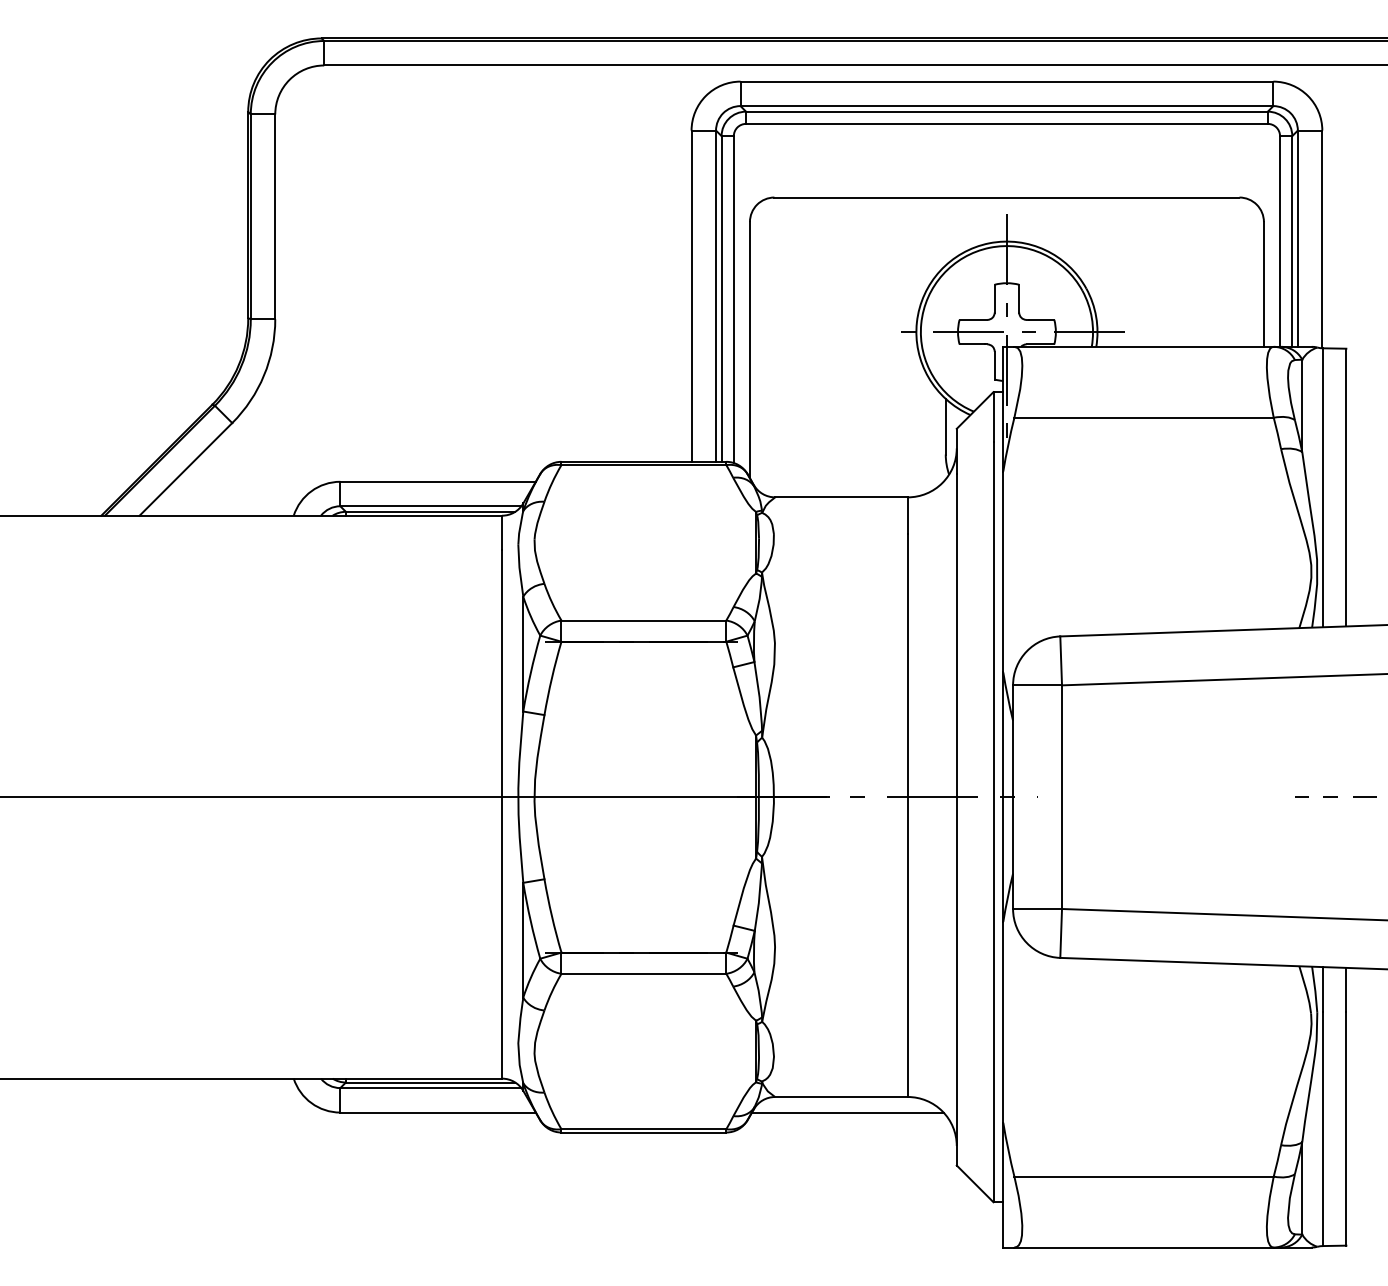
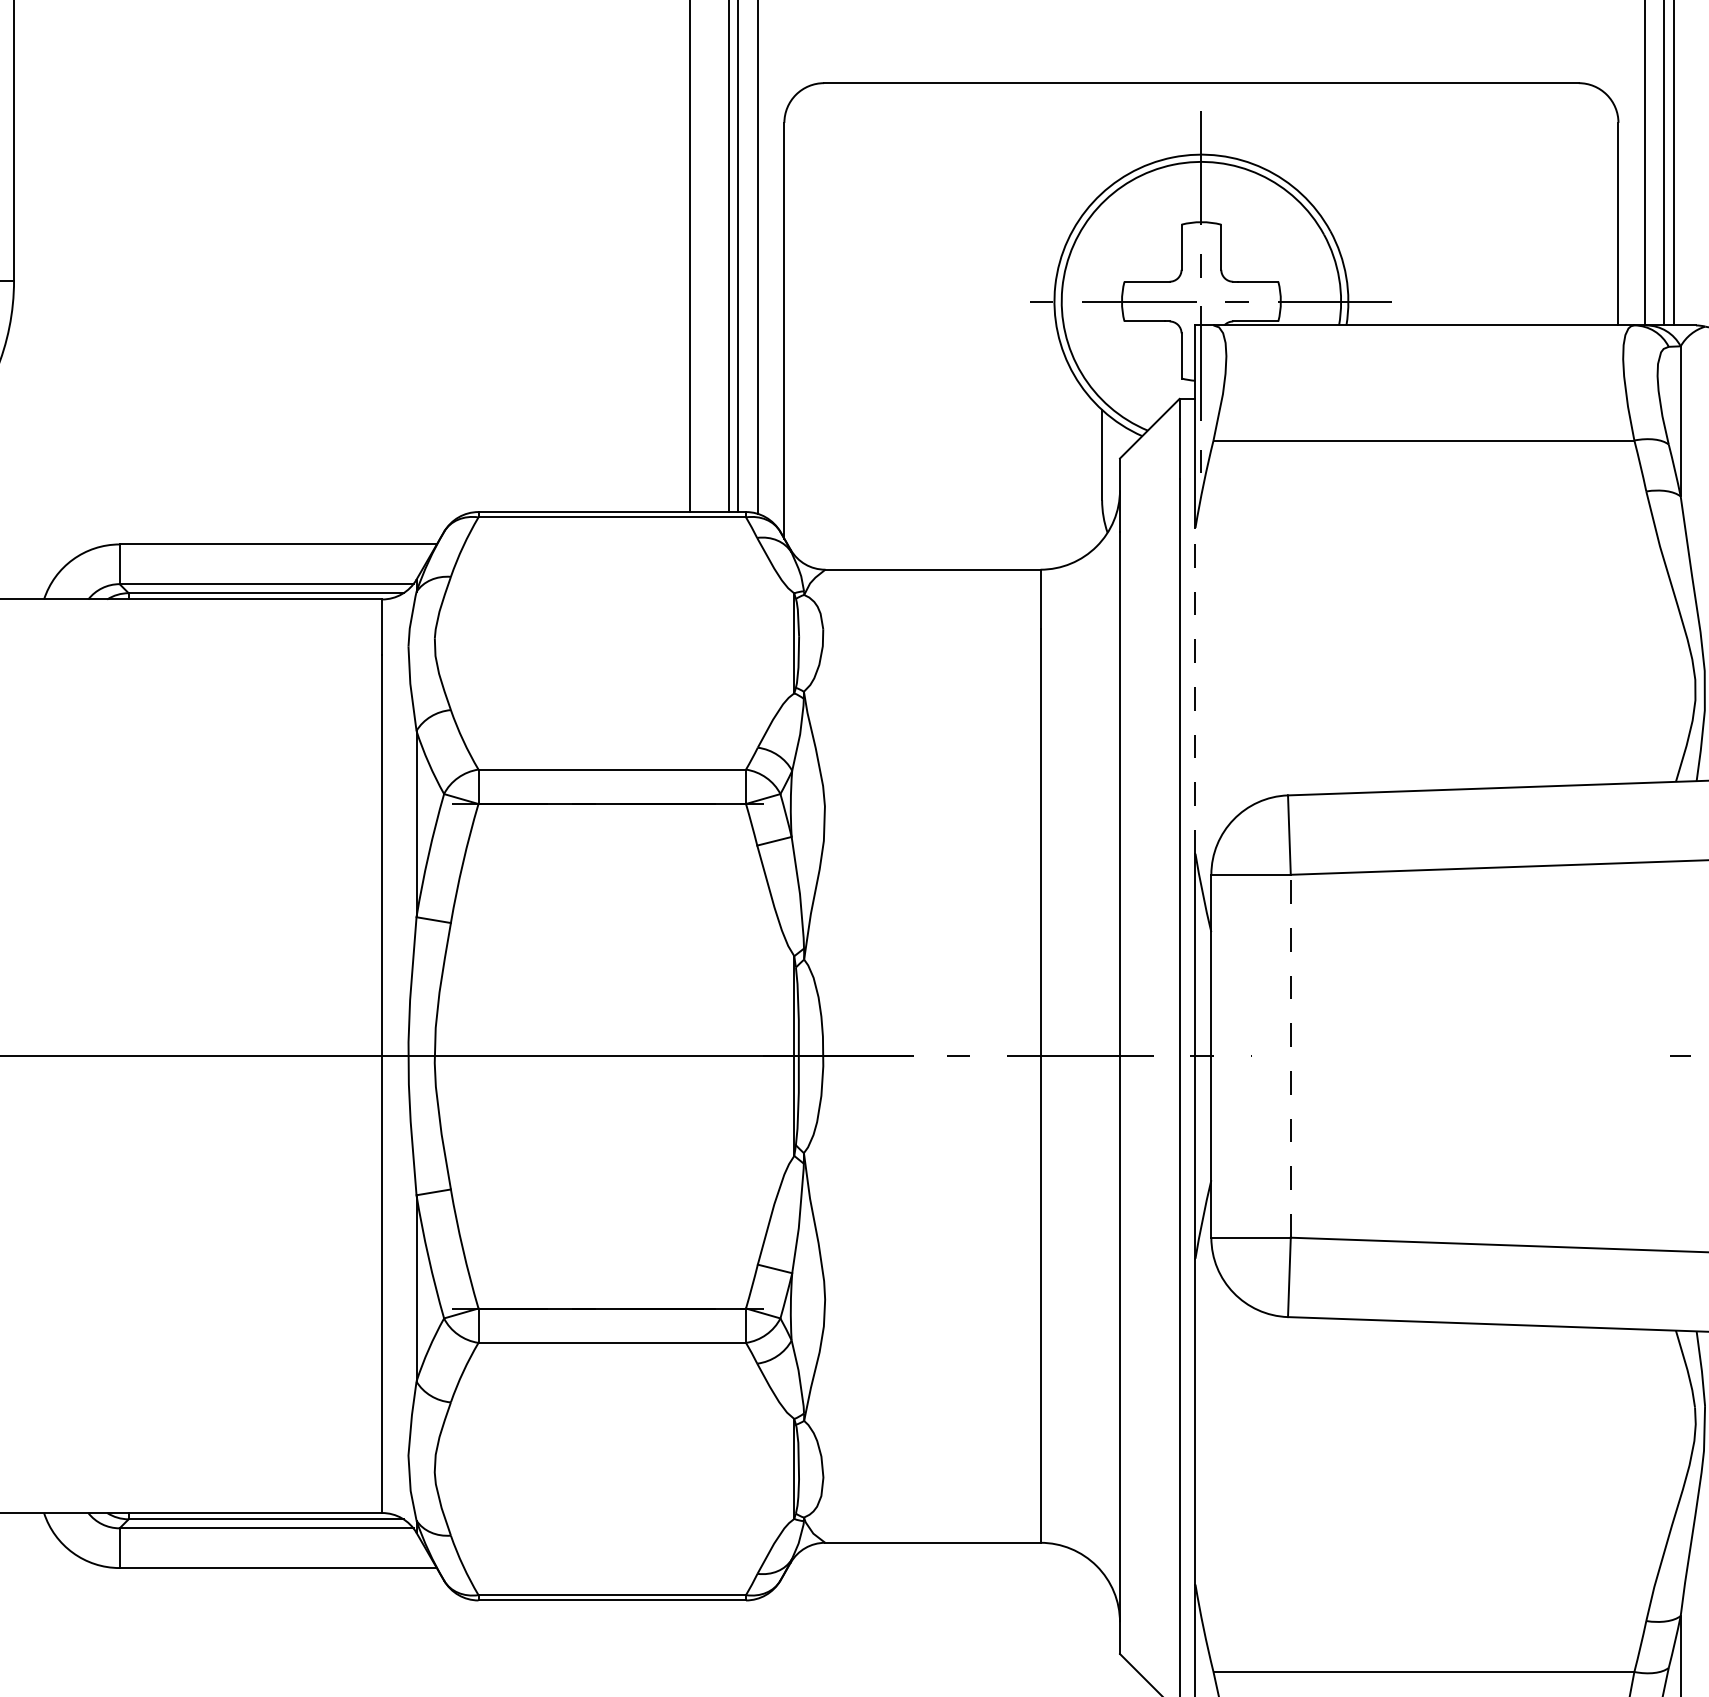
line: (1003, 571) -> (1195, 690), solid -> dashed
line: (1062, 797) -> (1291, 1056), solid -> dashed
line: (847, 1112) -> (942, 1567), removed

